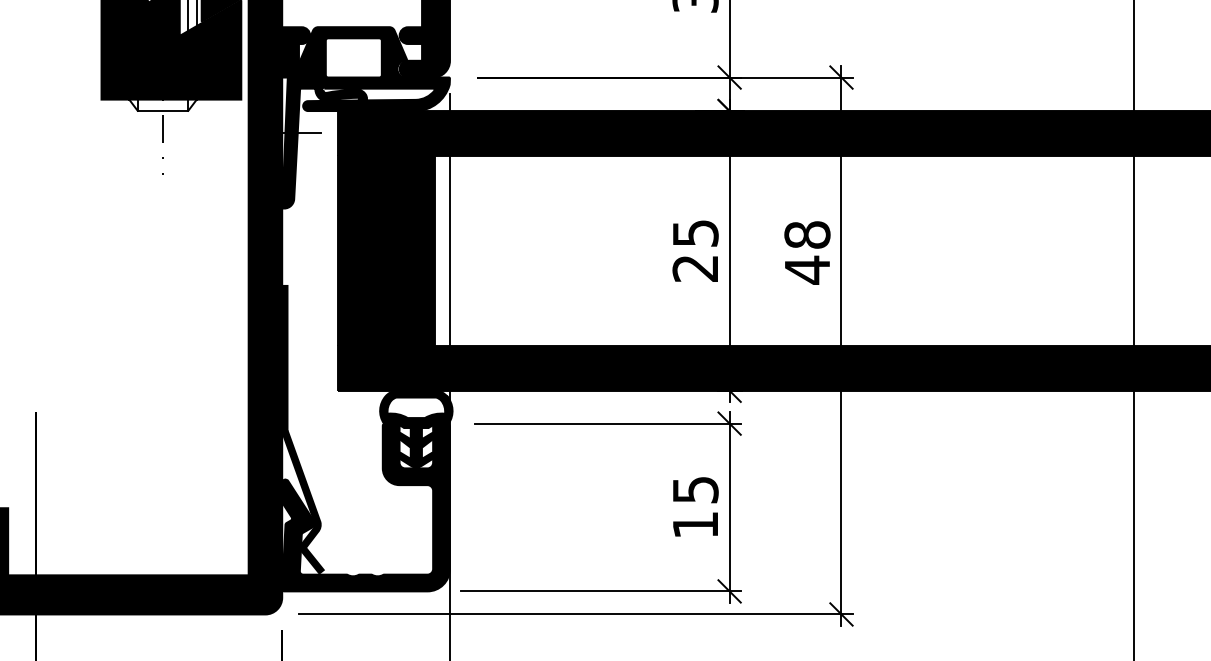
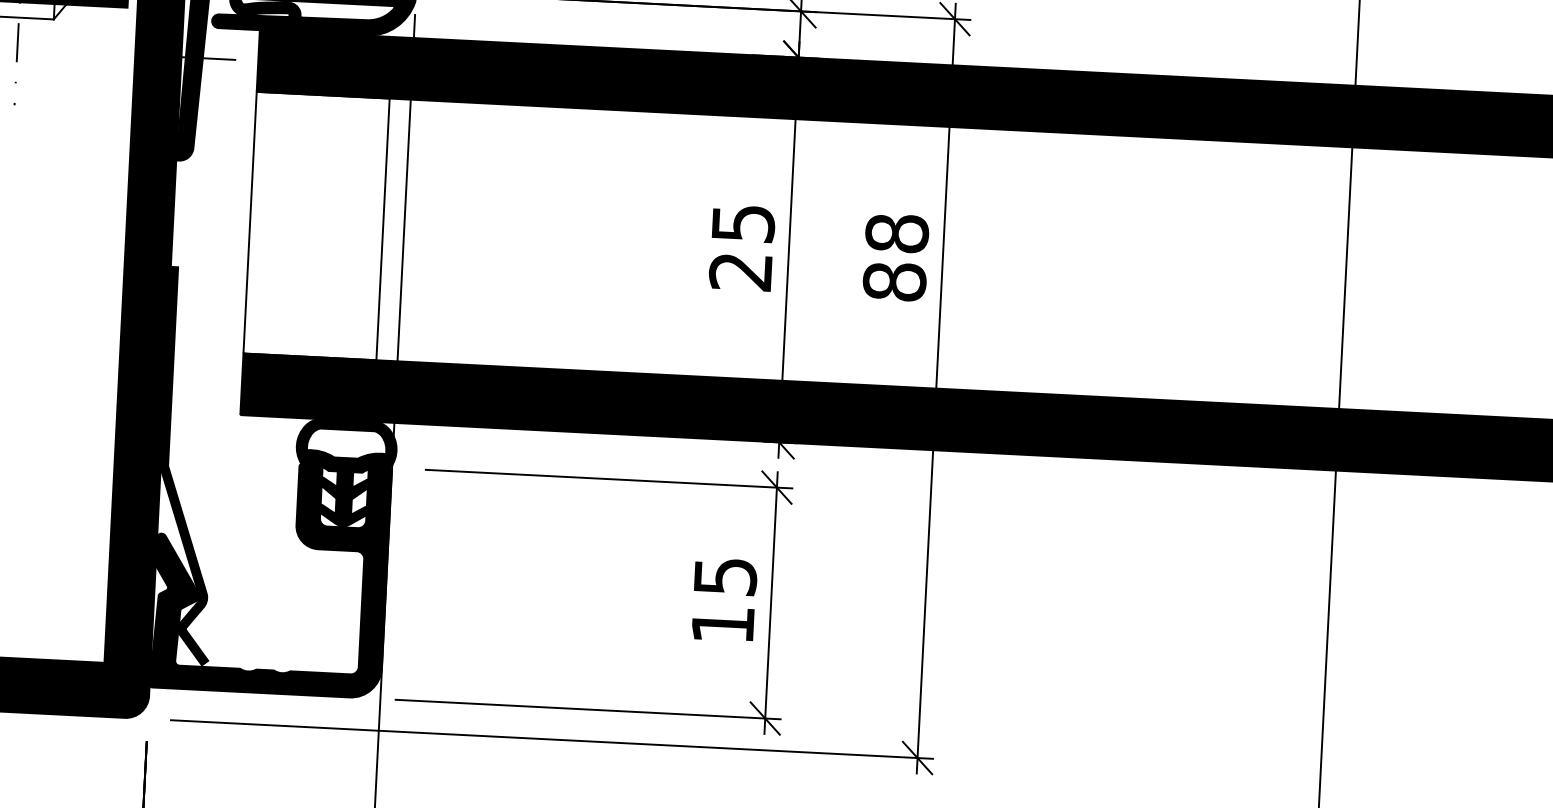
fill: (386, 250) -> (316, 225), removed
text: (807, 269) -> (894, 280), 48 -> 88

